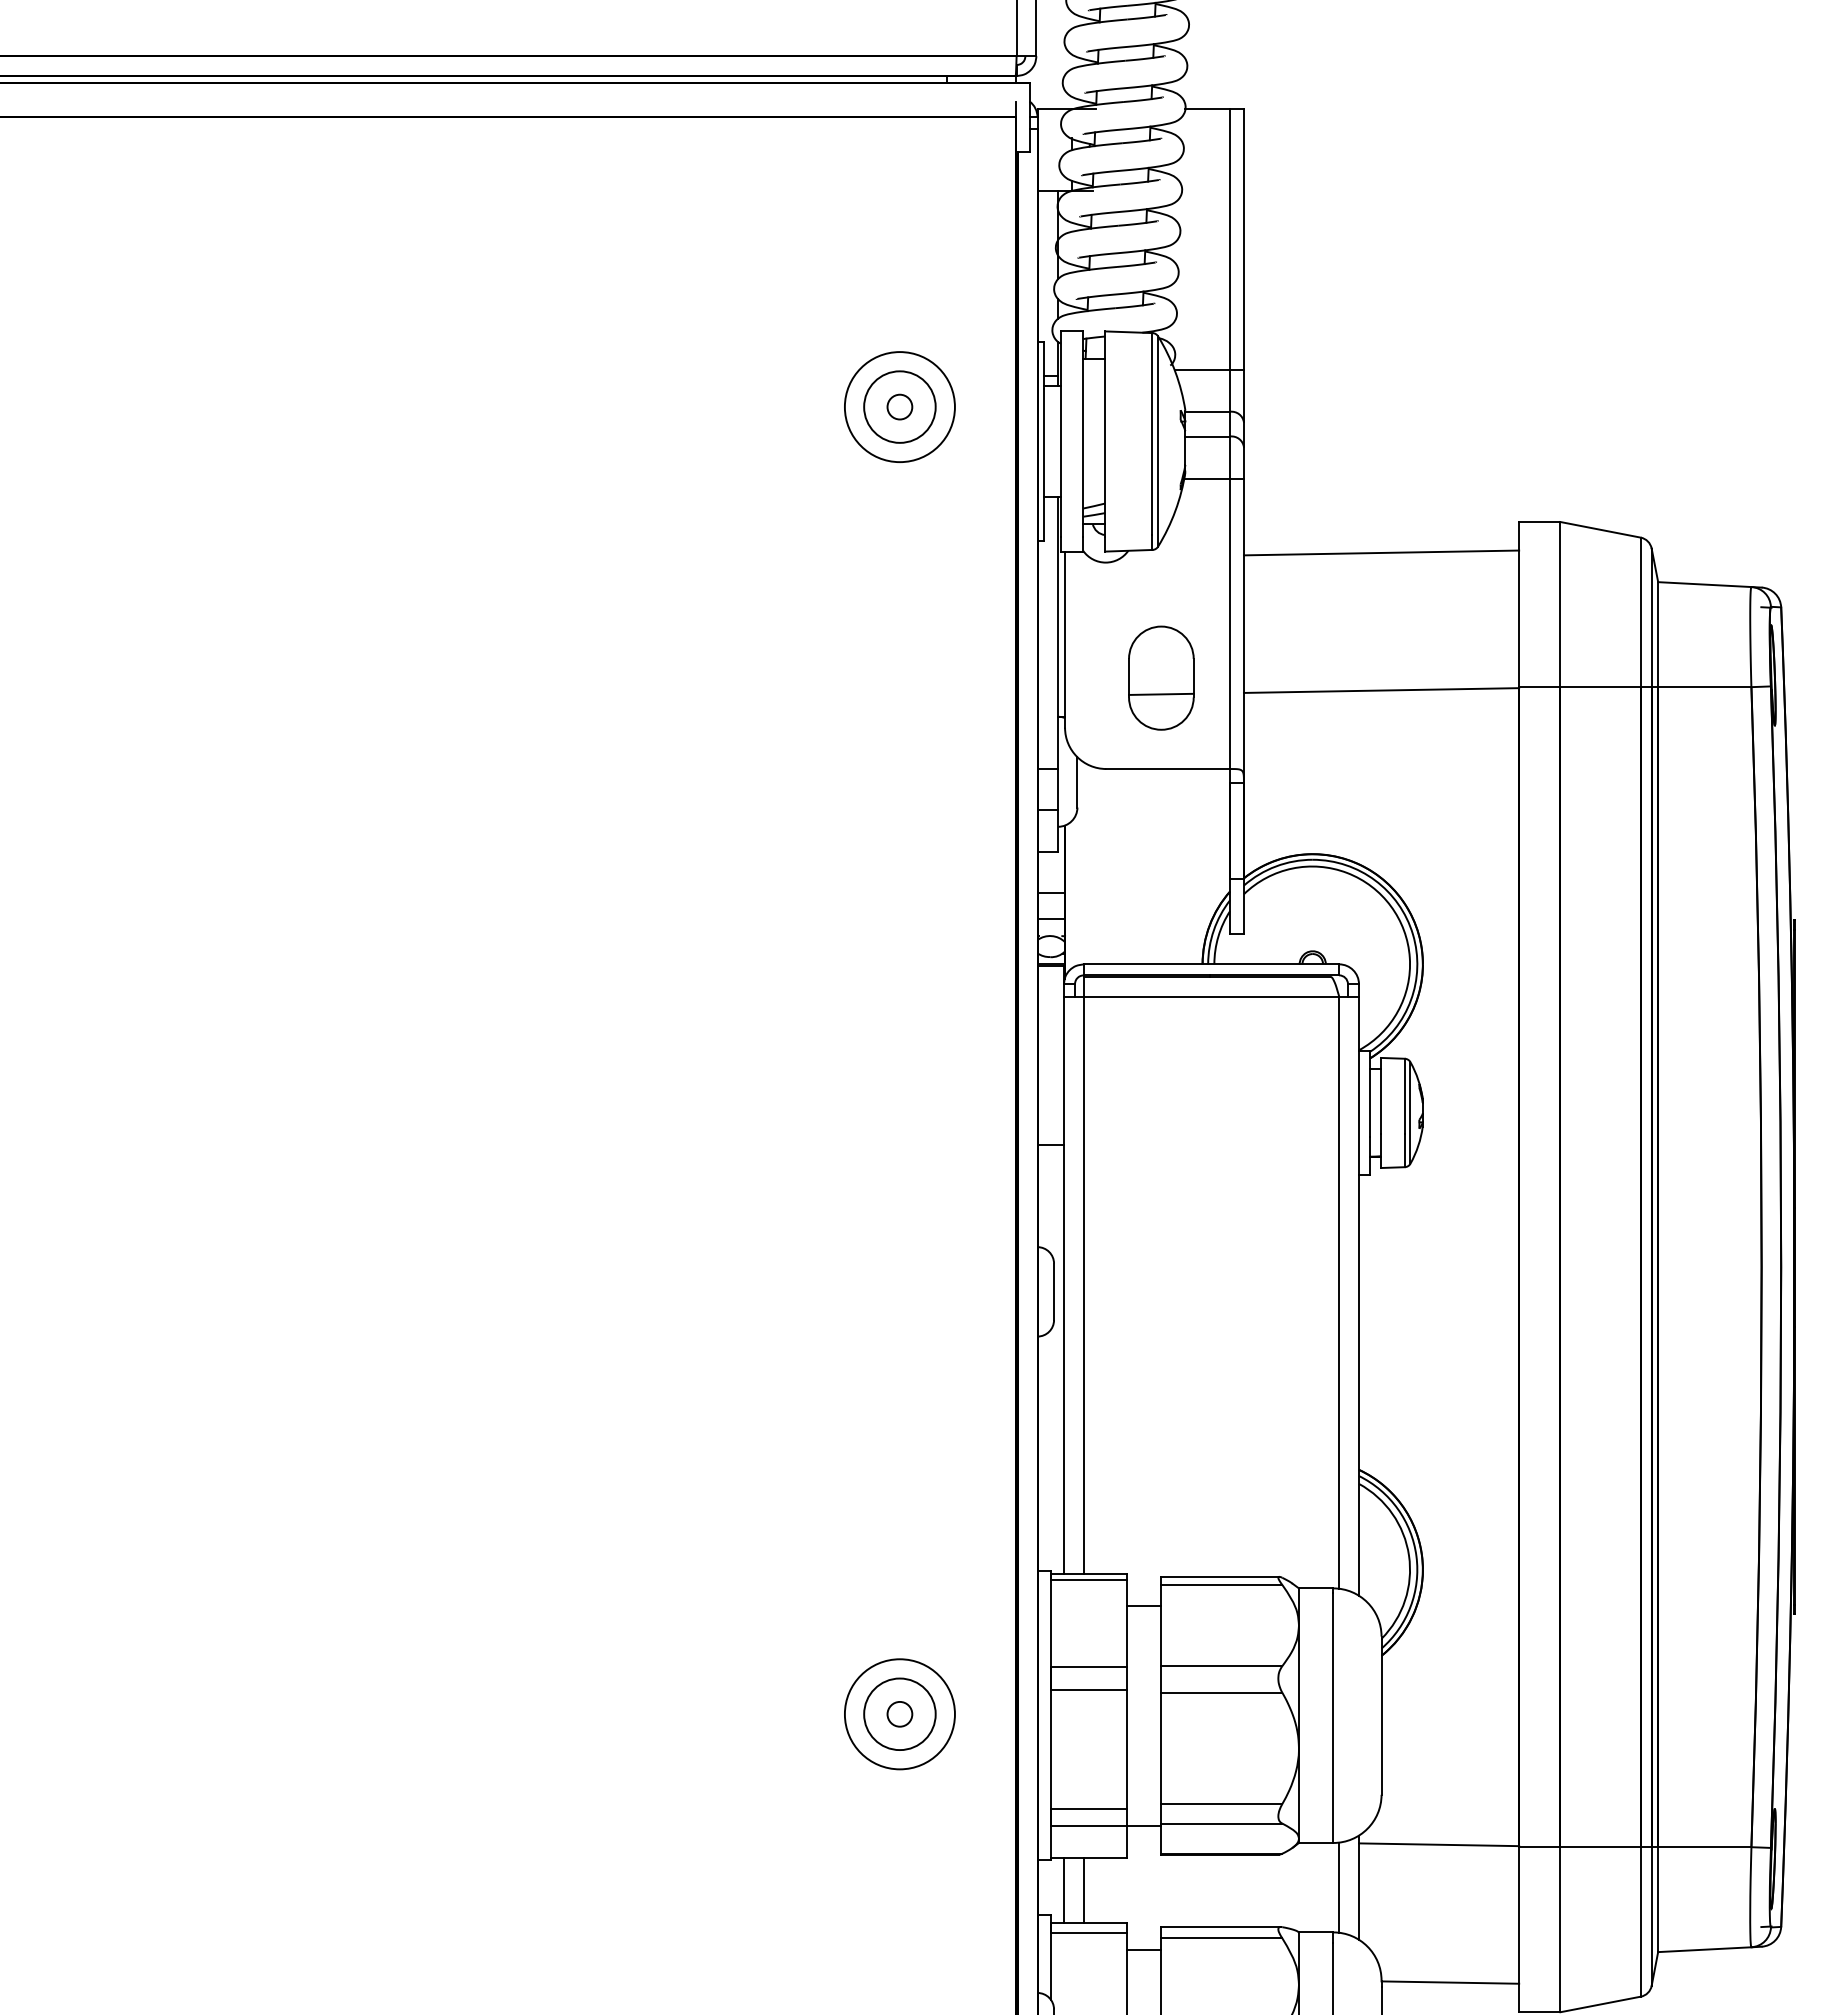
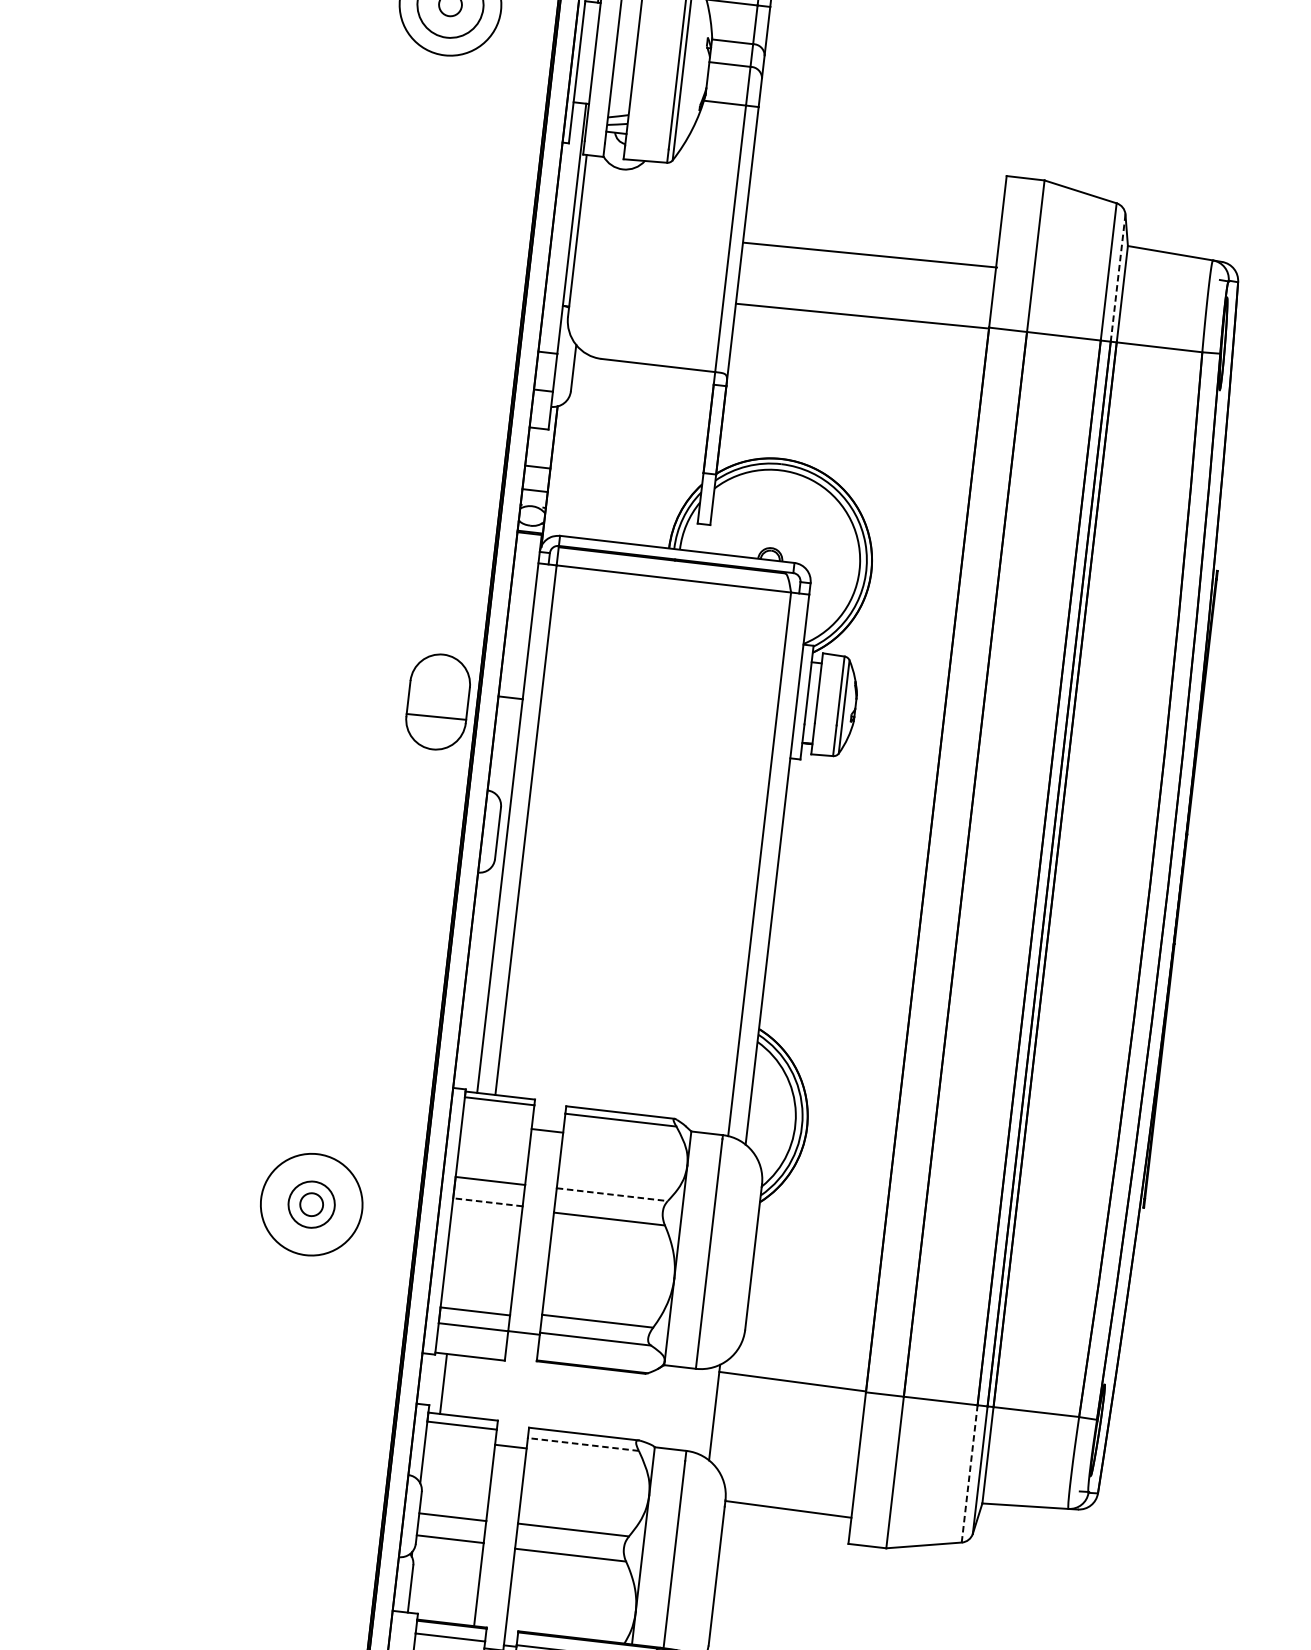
line: (1381, 552) -> (870, 254), moved
line: (1651, 618) -> (1117, 278), solid -> dashed
part: (1161, 677) -> (438, 701), moved
line: (1222, 1666) -> (612, 1195), solid -> dashed
line: (1089, 1689) -> (488, 1202), solid -> dashed
circle: (899, 1714) -> (311, 1204), size x0.7
line: (1339, 1887) -> (696, 1410), removed
line: (1083, 1890) -> (461, 1385), removed
line: (1640, 1921) -> (969, 1473), solid -> dashed
line: (1221, 1938) -> (583, 1444), solid -> dashed

